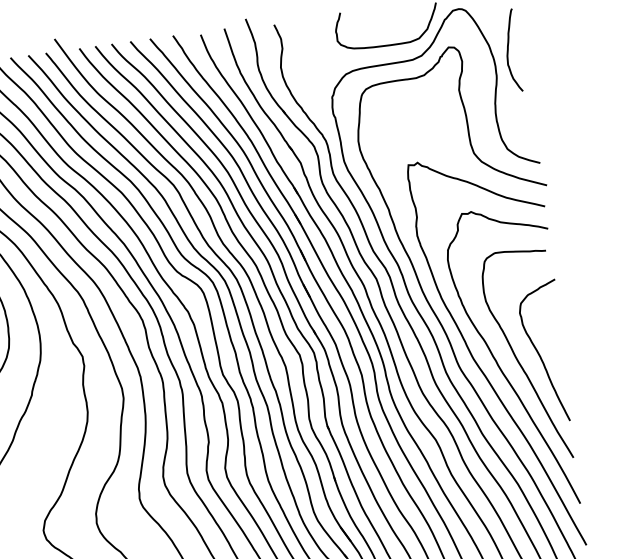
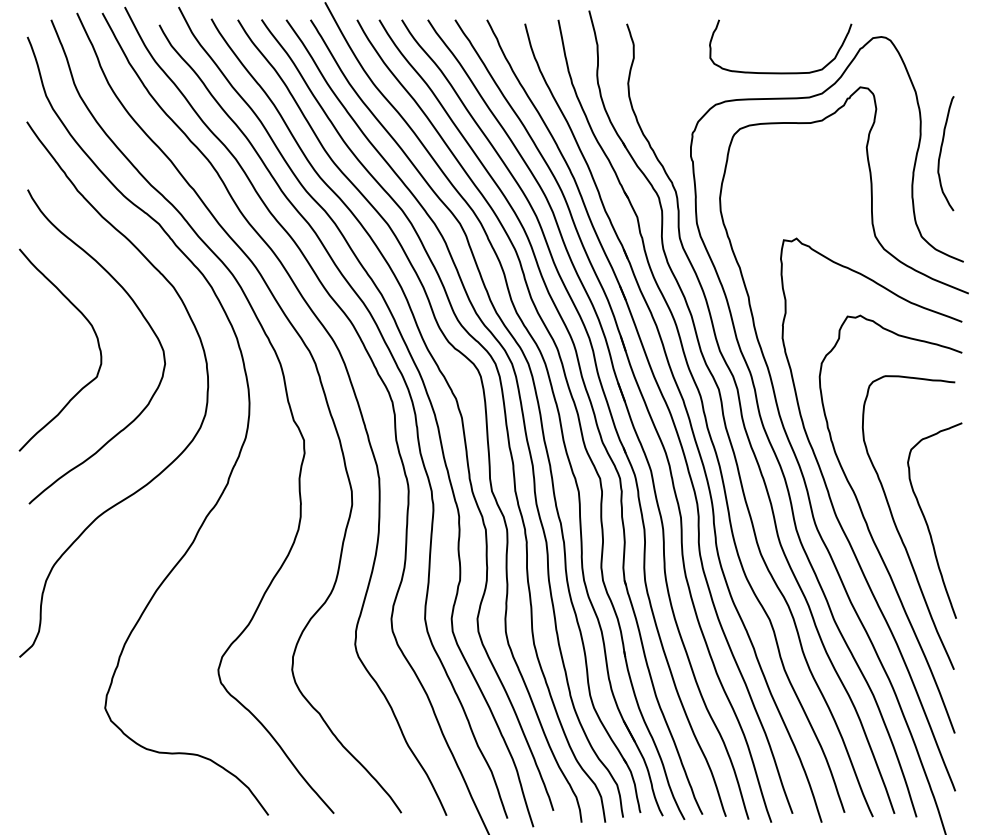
curve: (508, 51) -> (941, 153), moved

